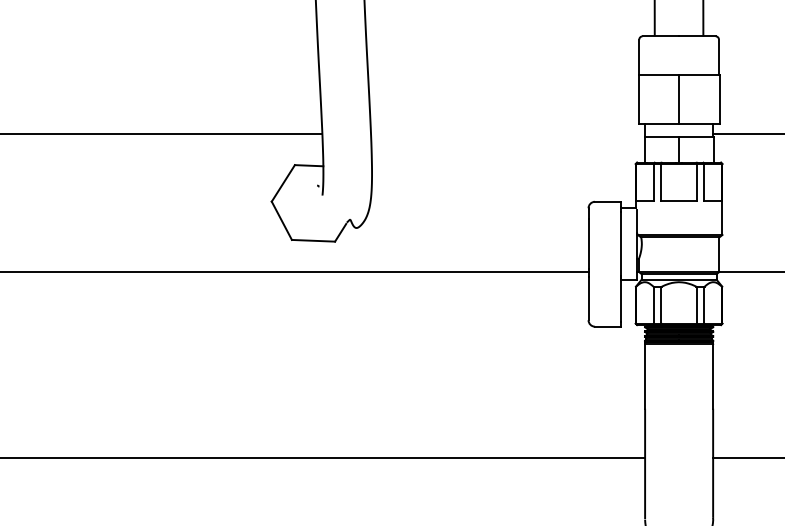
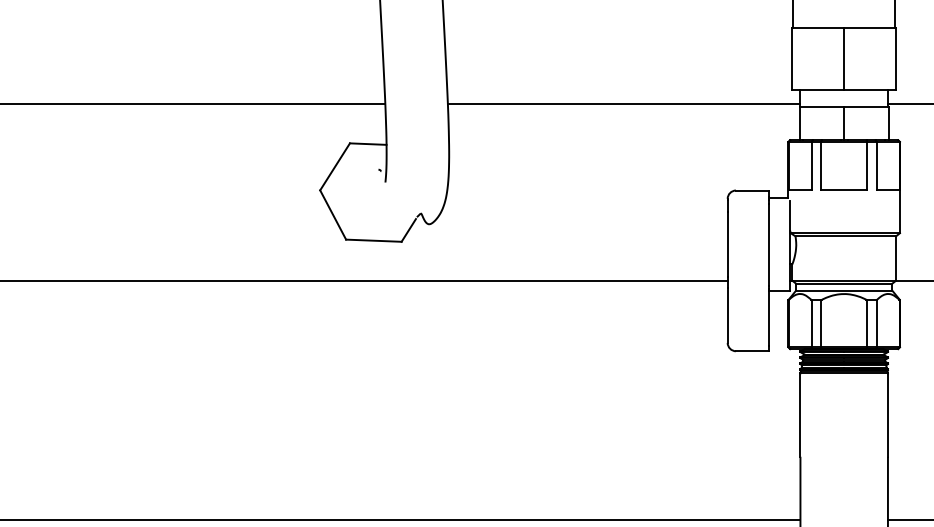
line: (508, 134) -> (624, 103), added

